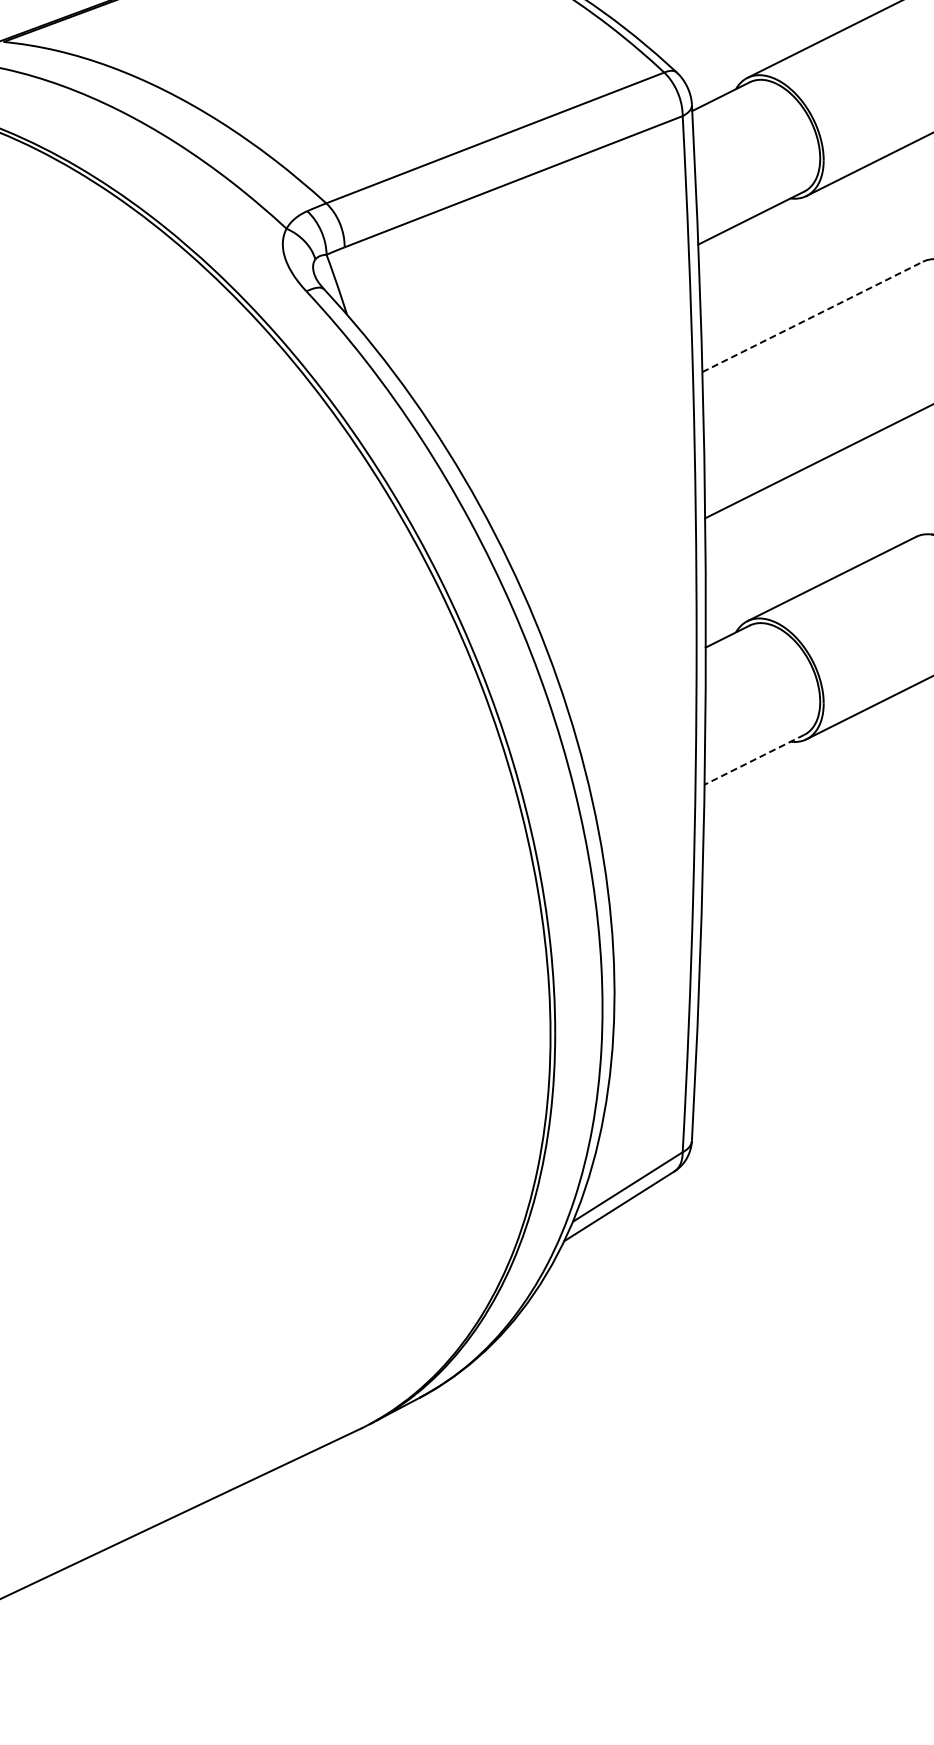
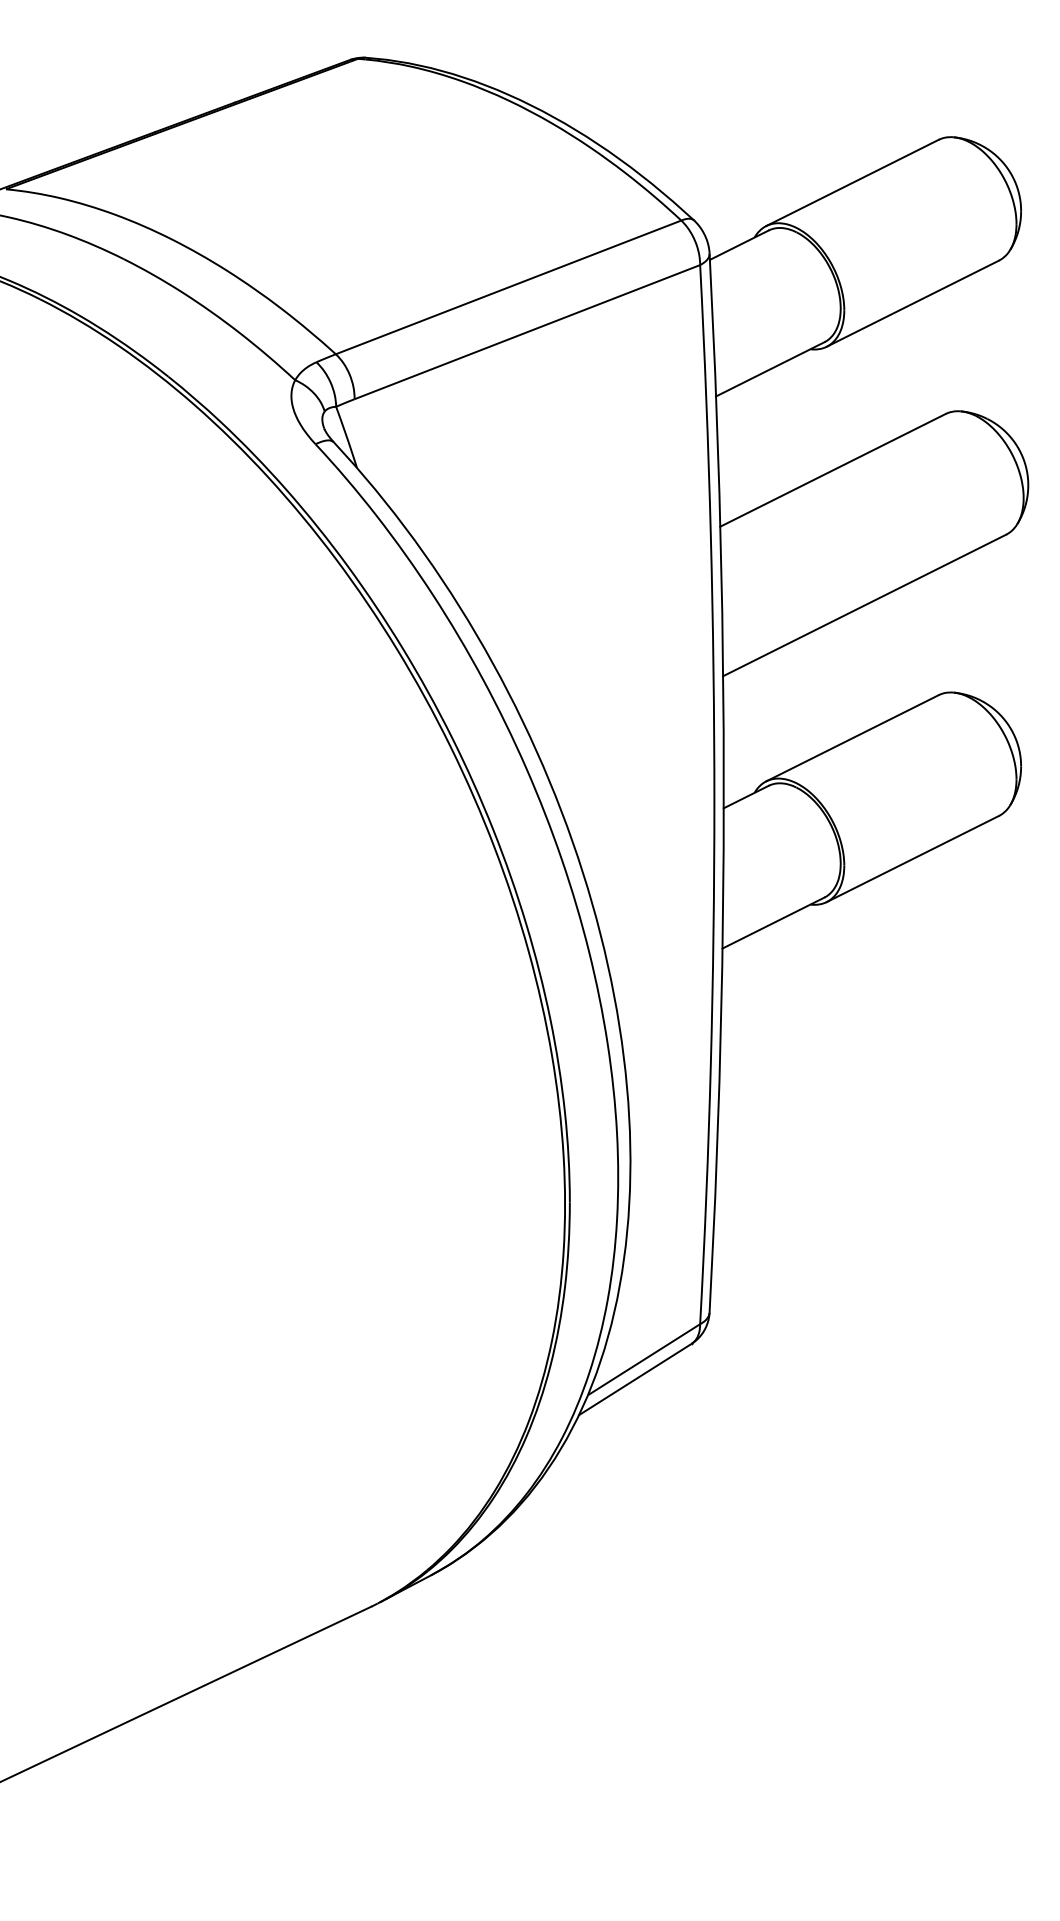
line: (813, 317) -> (833, 470), dashed -> solid
line: (754, 760) -> (773, 923), dashed -> solid

